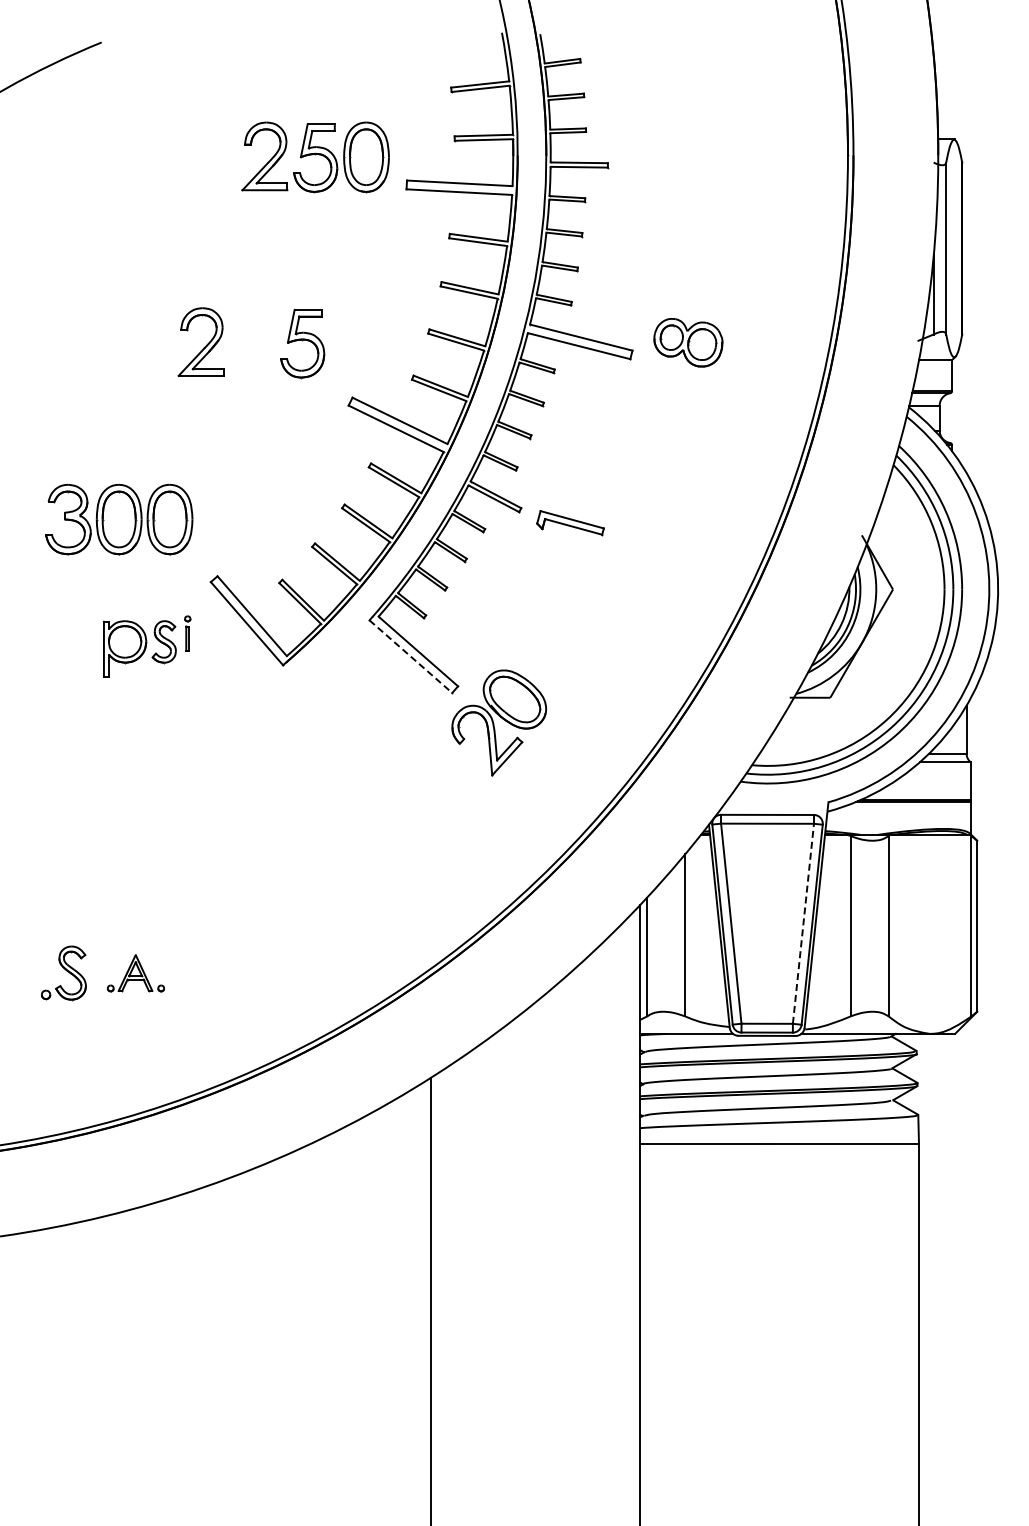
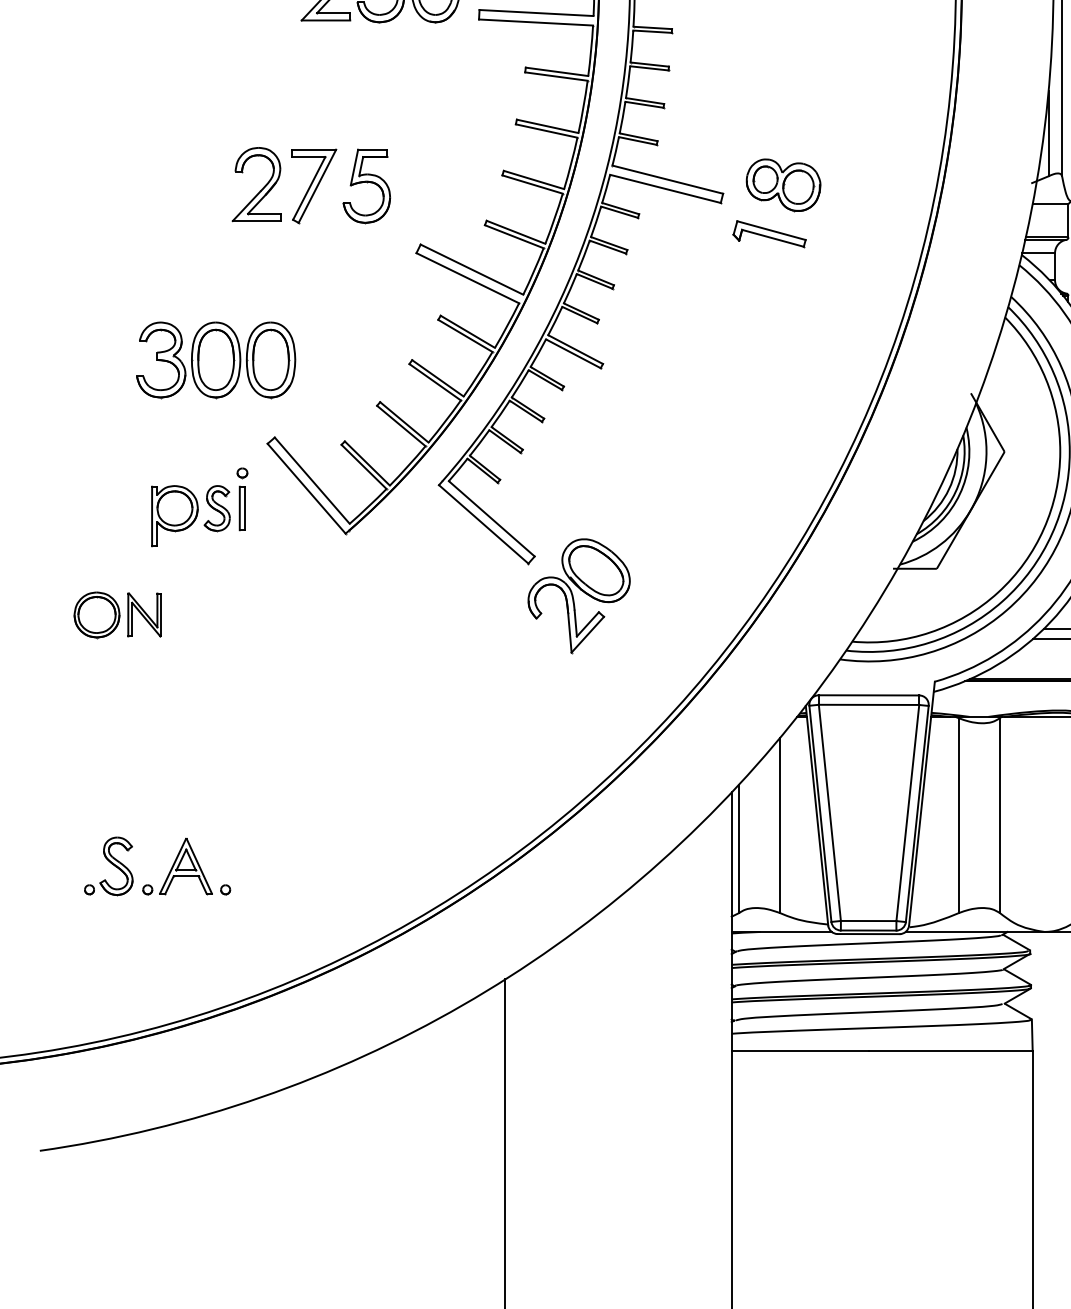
part: (254, 343) -> (314, 186), added
part: (119, 519) -> (216, 359), moved
part: (570, 523) -> (769, 234), moved
part: (187, 633) -> (242, 499), size x1.67
line: (411, 657) -> (484, 525), dashed -> solid
part: (72, 740) -> (118, 614), added
line: (803, 923) -> (907, 812), dashed -> solid
part: (135, 973) -> (186, 866), size x1.43

